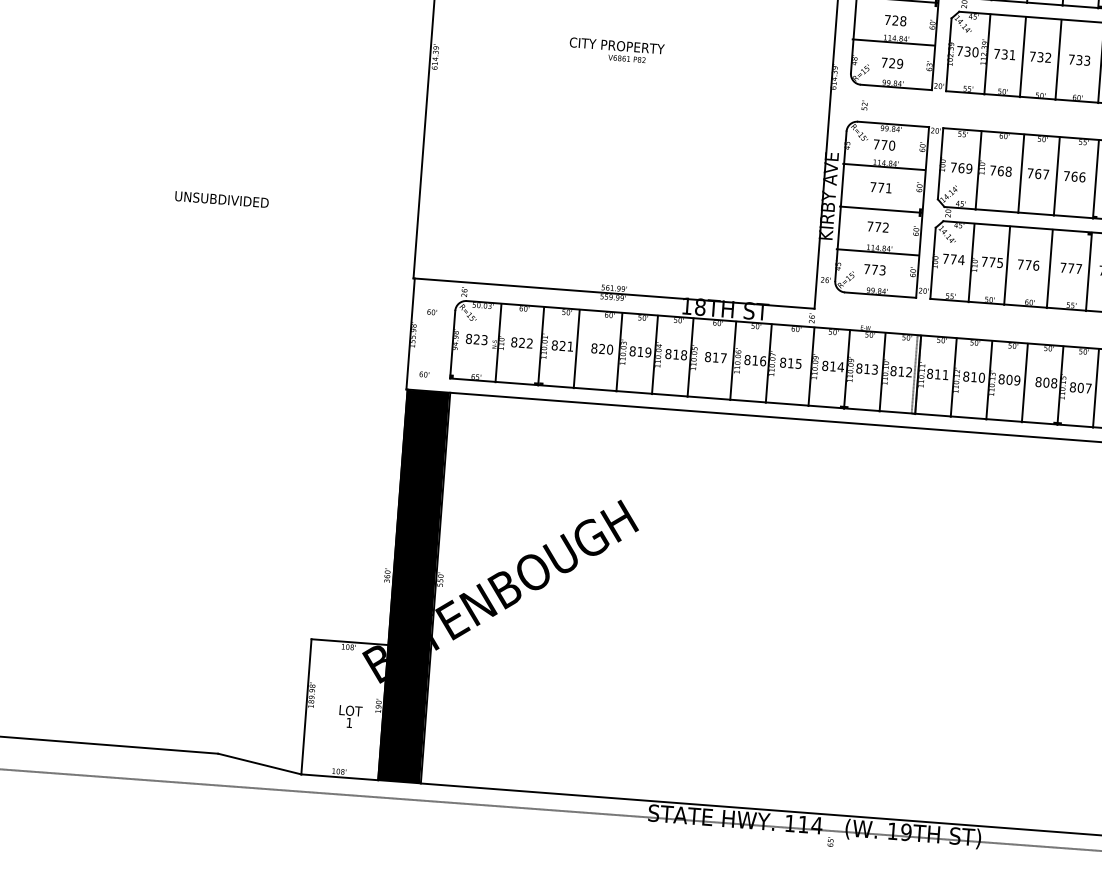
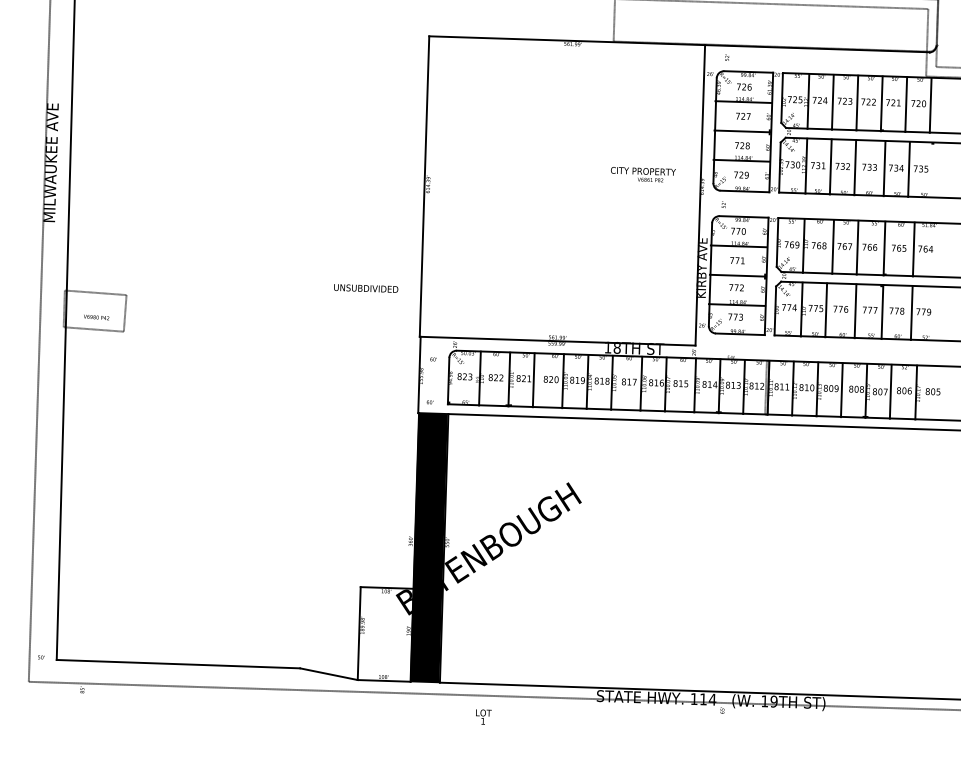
text: (617, 50) -> (643, 174), moved
text: (222, 199) -> (366, 288), moved
text: (350, 715) -> (483, 716), moved

